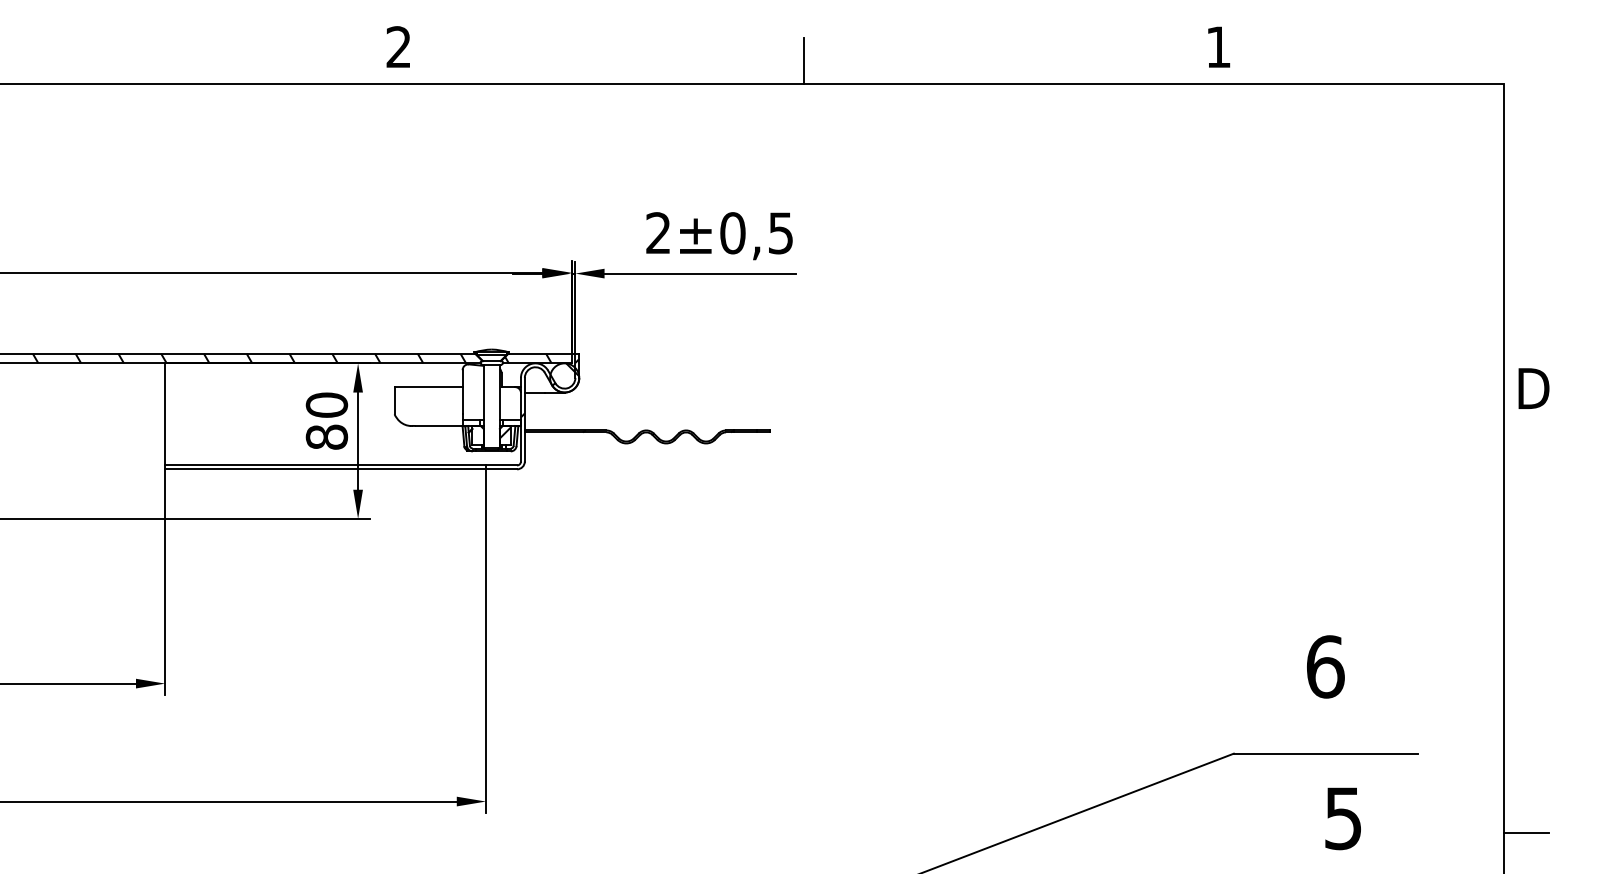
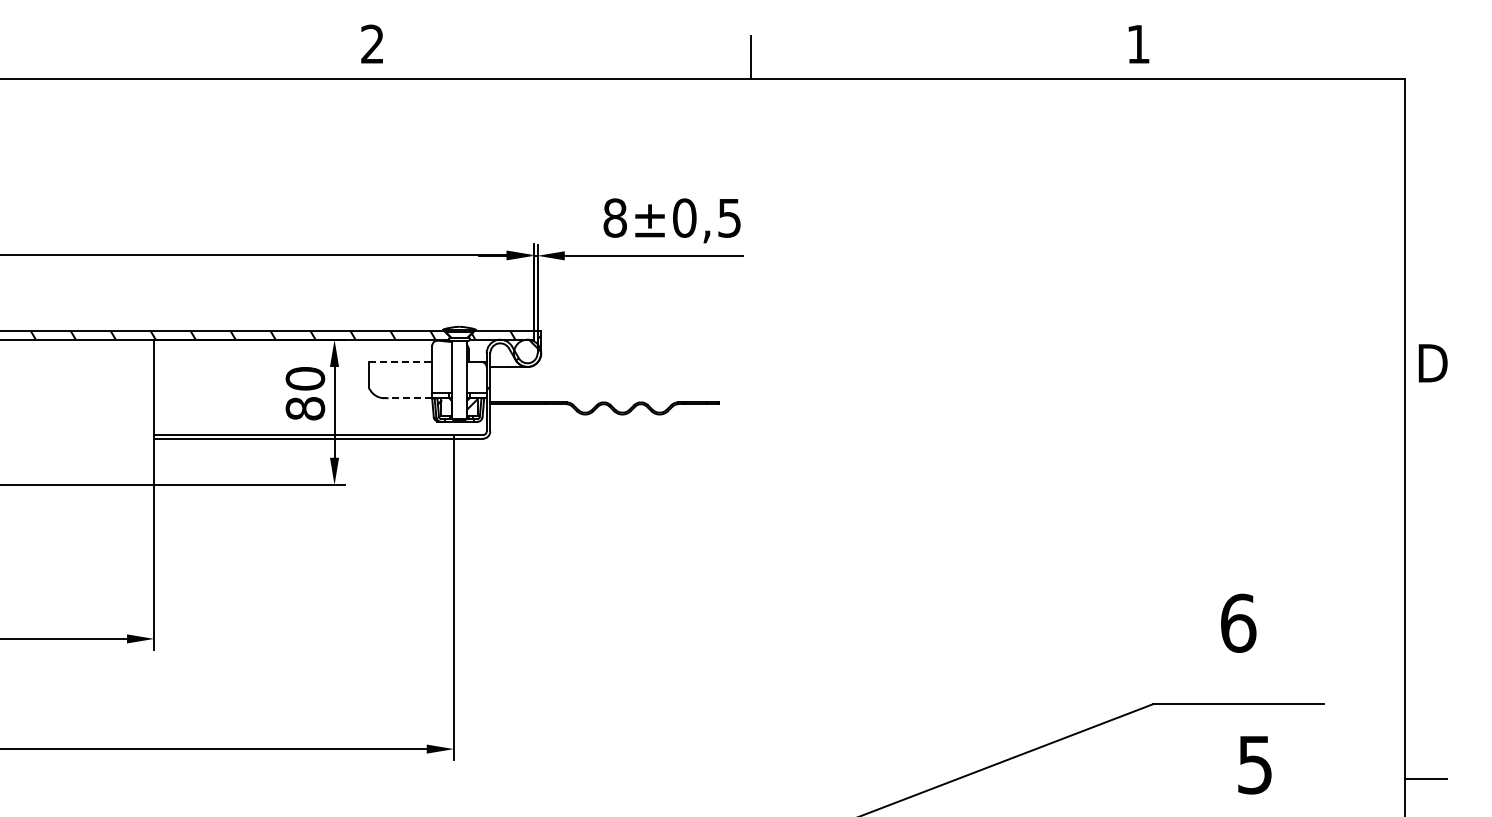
text: (657, 232) -> (614, 217), 2 -> 8
line: (428, 386) -> (400, 361), solid -> dashed
line: (439, 426) -> (410, 398), solid -> dashed

